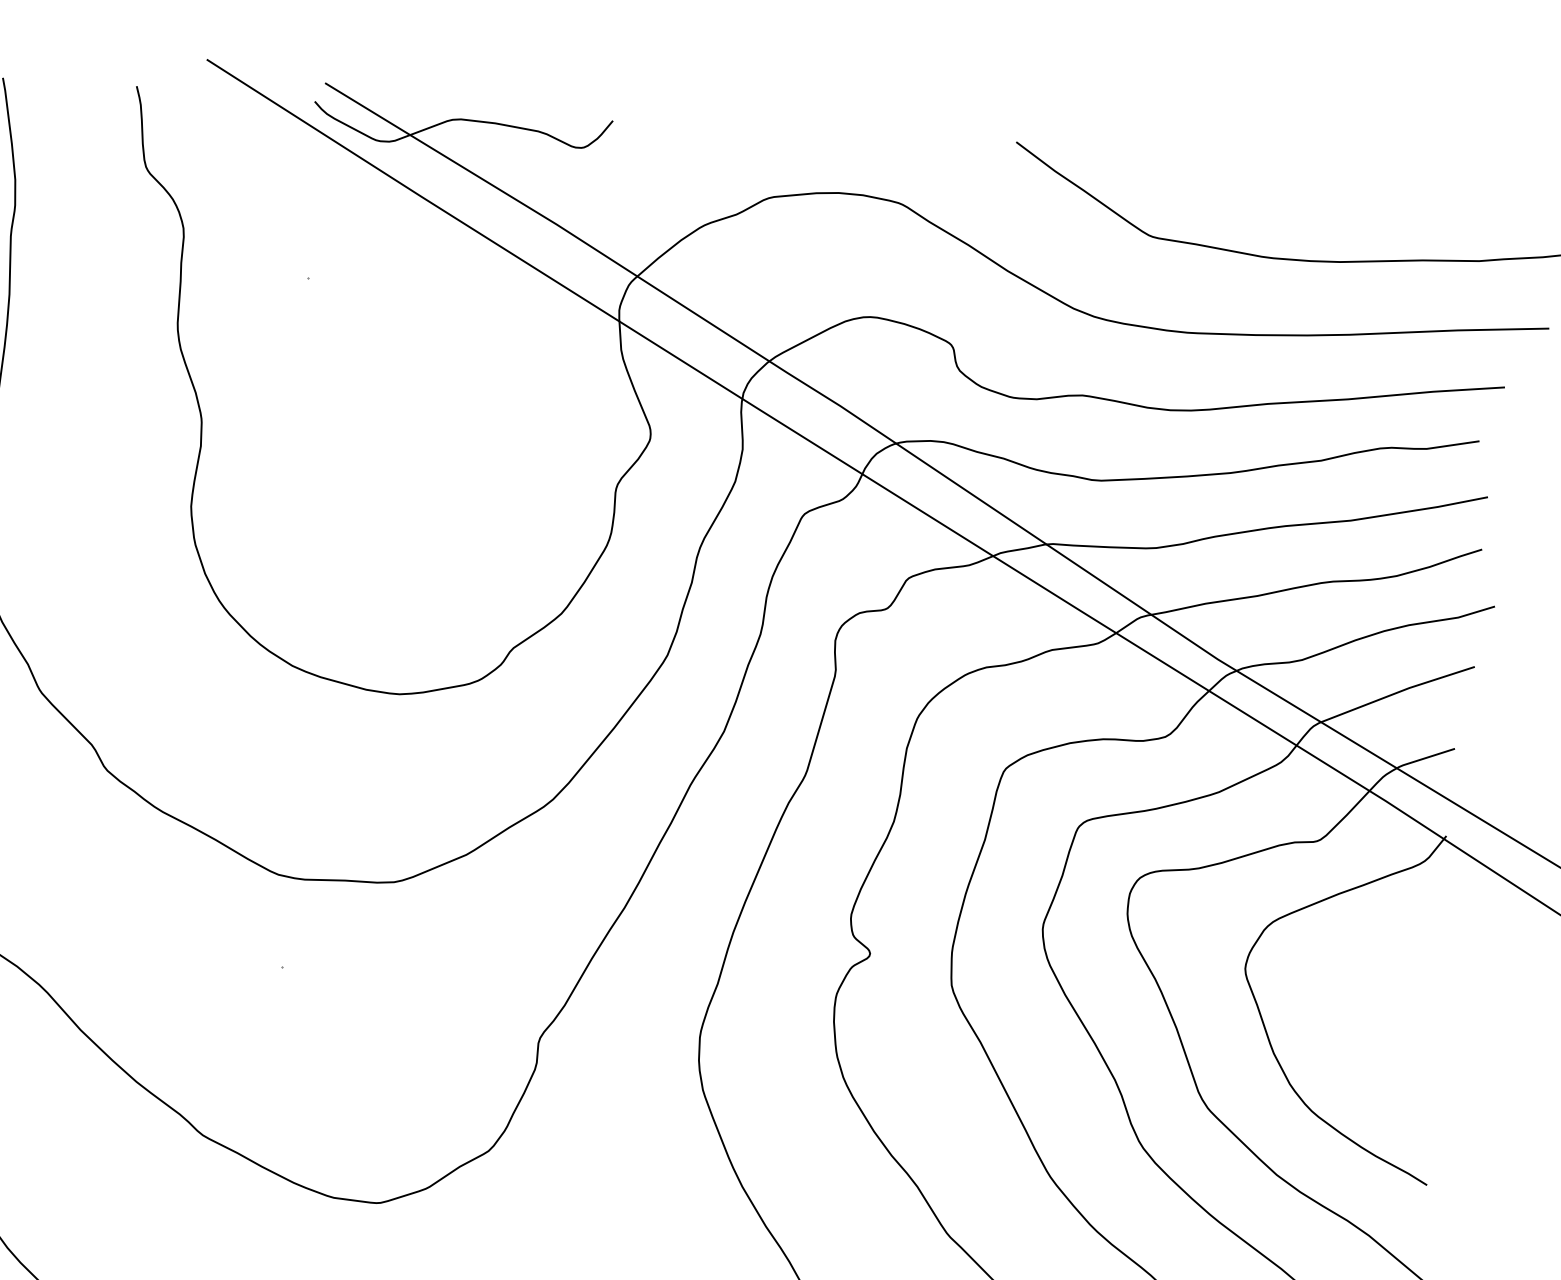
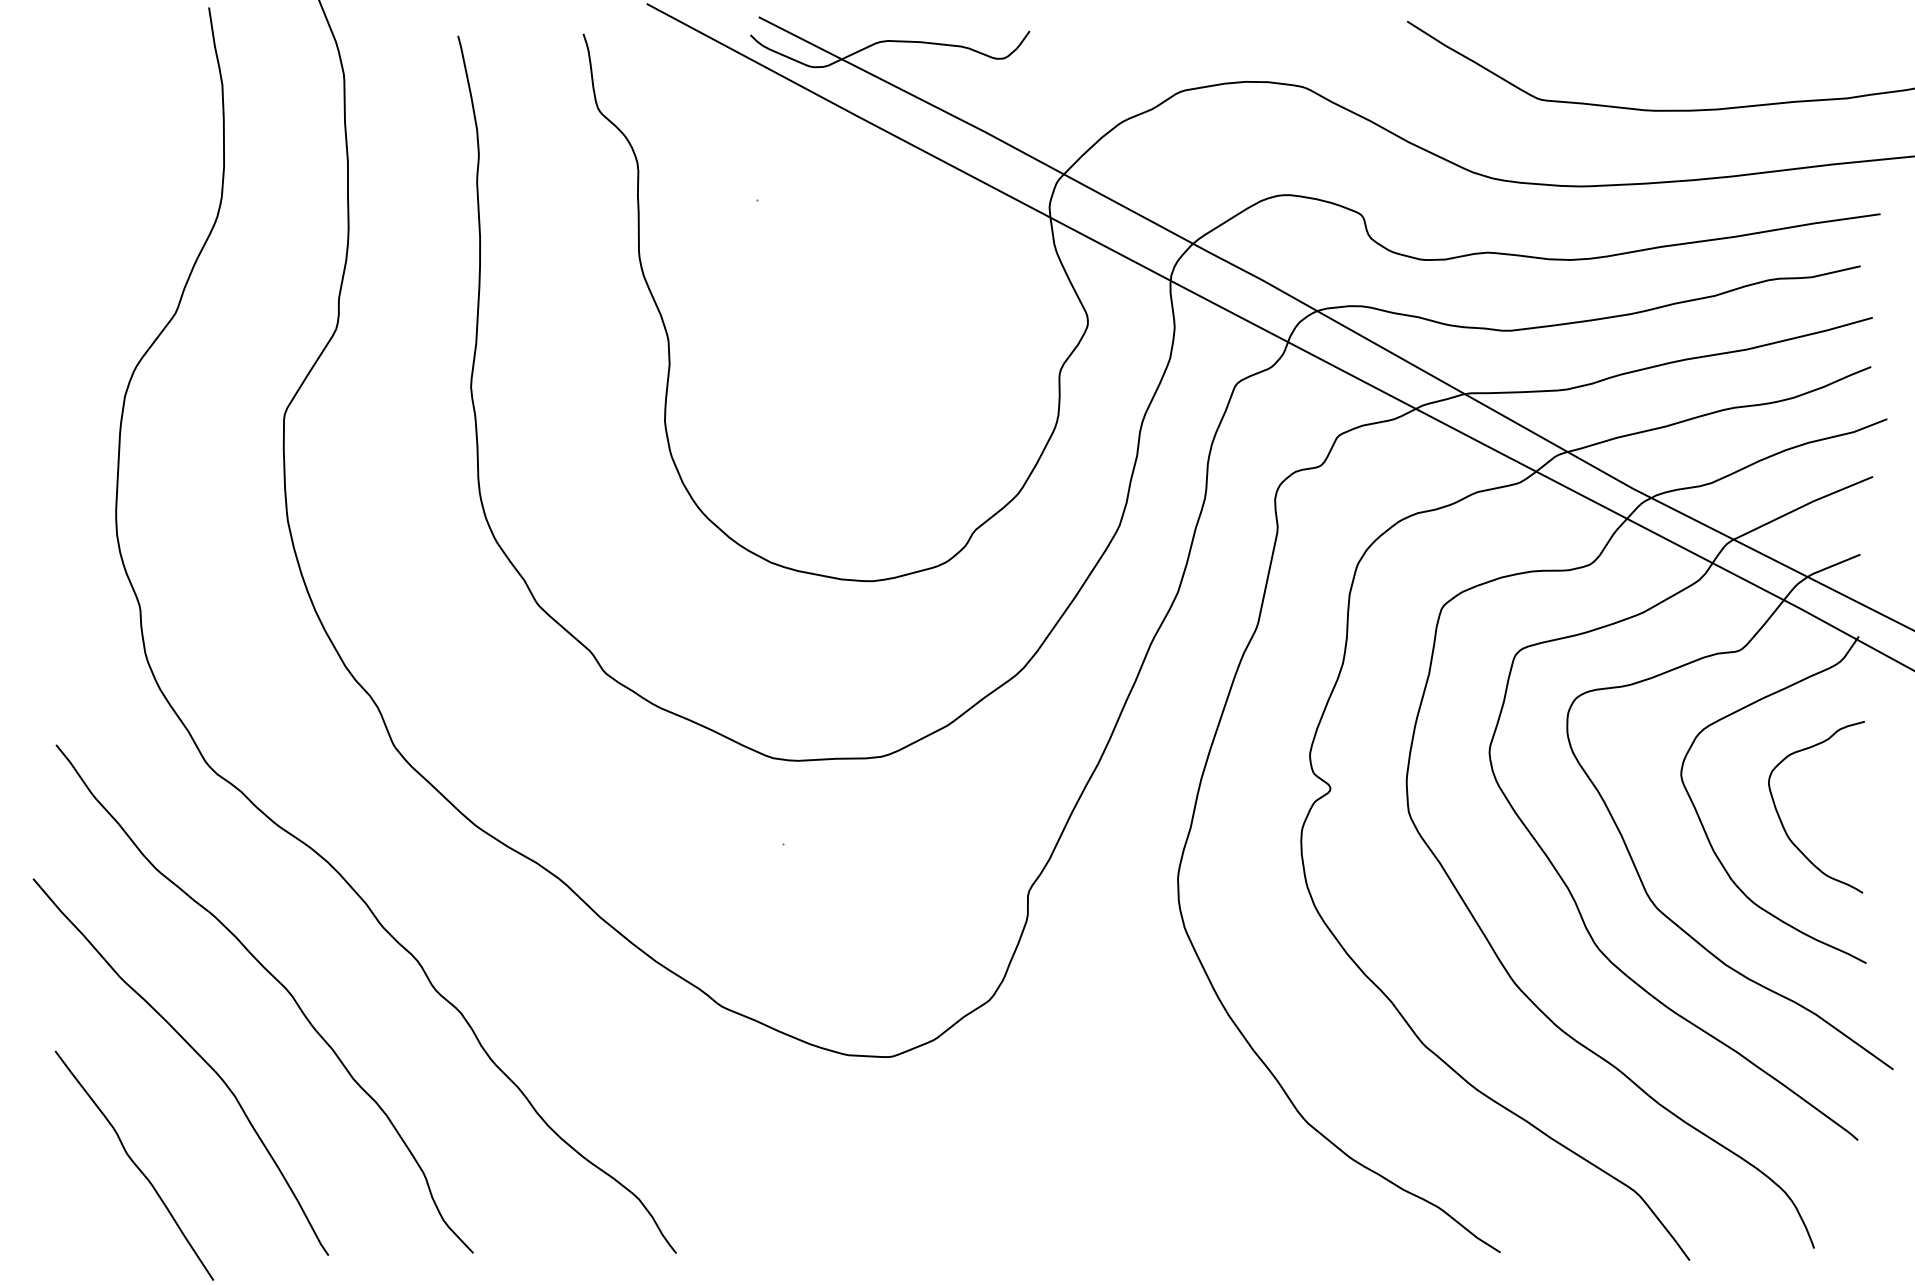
curve: (1348, 1024) -> (1781, 819), added

